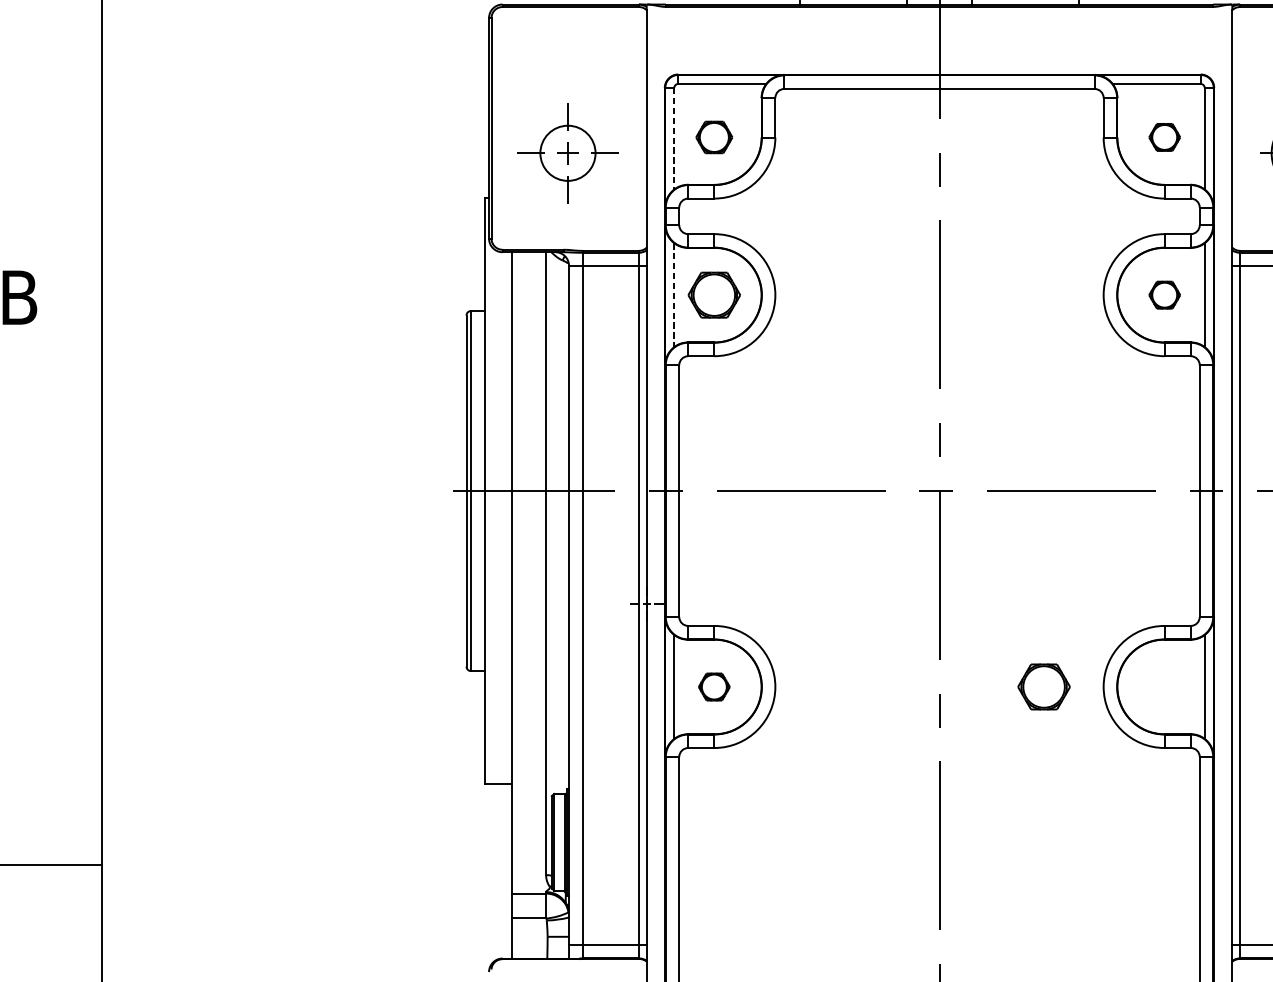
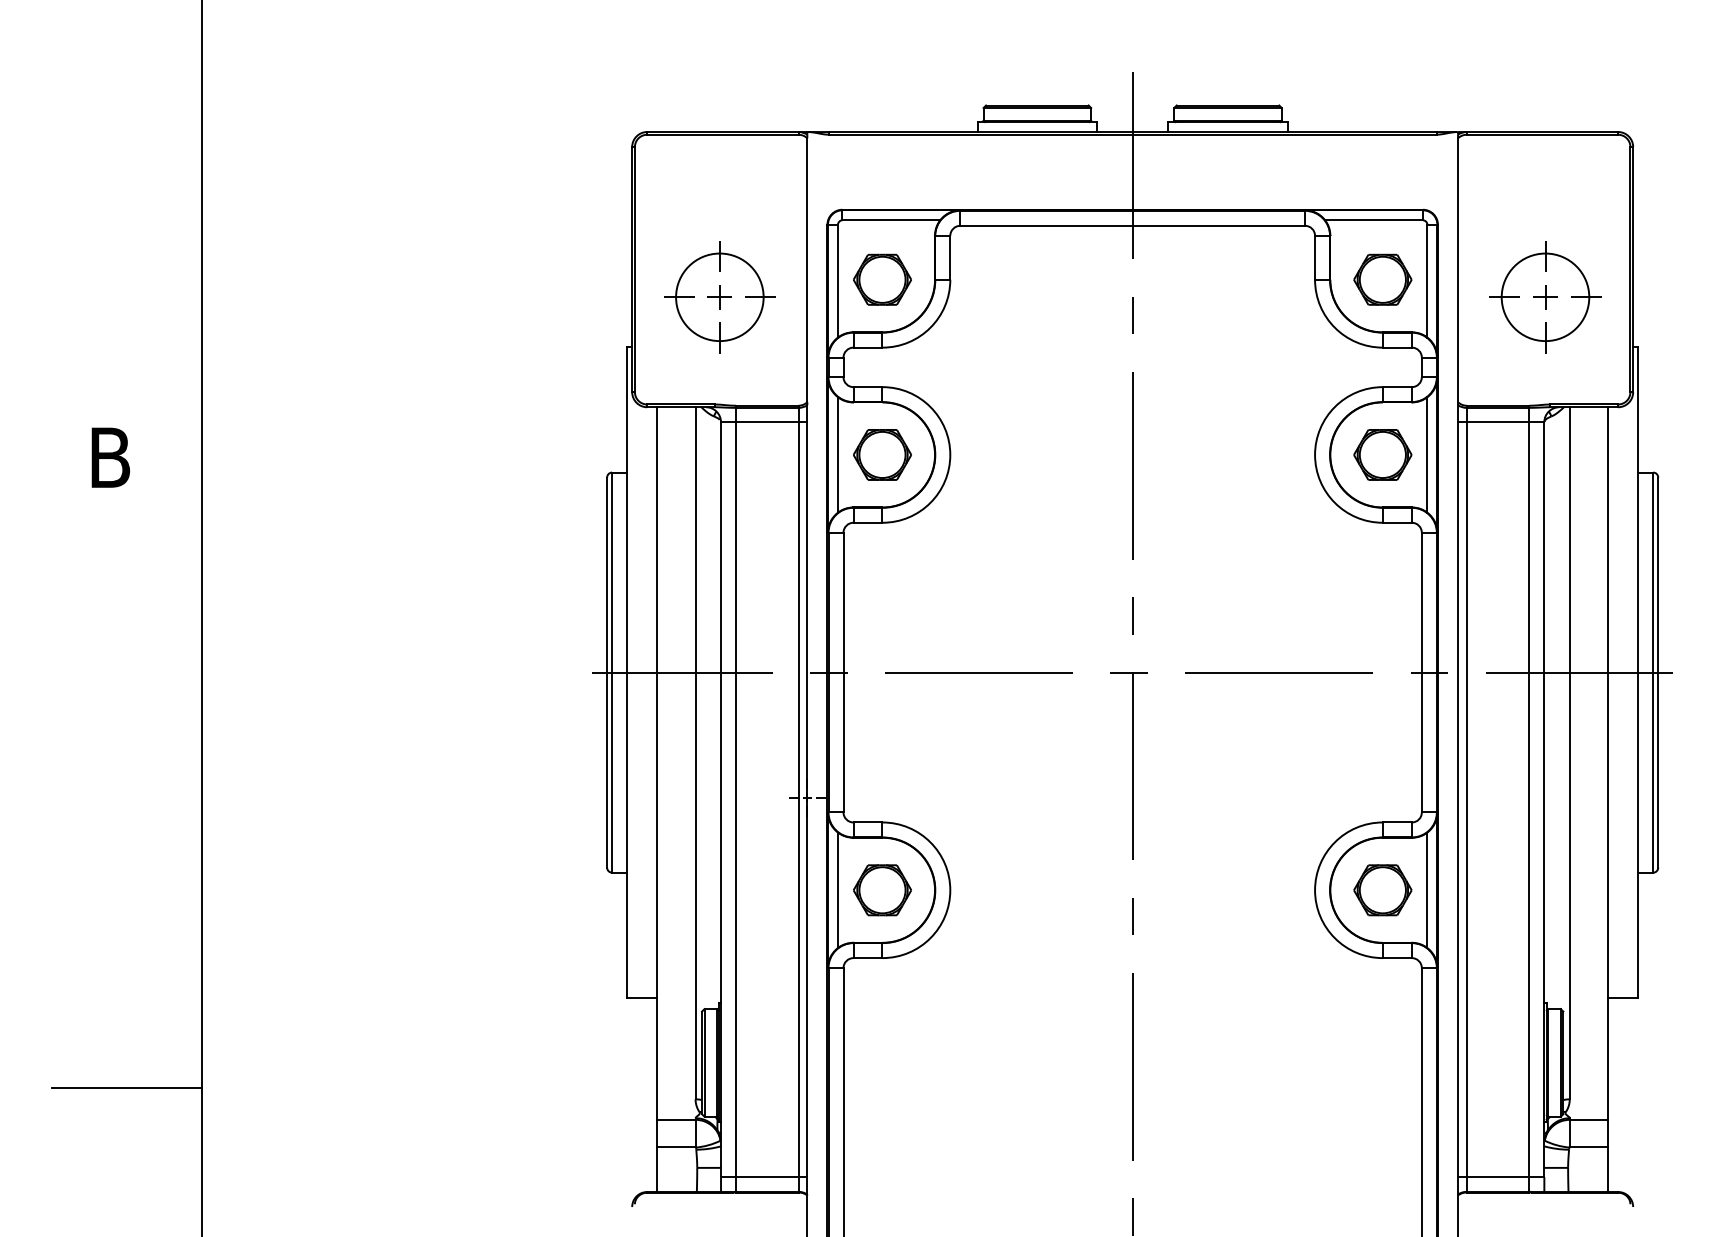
part: (714, 137) -> (882, 279), size x1.43
part: (1164, 137) -> (1382, 279), size x1.67
line: (673, 139) -> (837, 281), dashed -> solid
circle: (567, 153) -> (719, 297), size x1.43
line: (673, 294) -> (837, 454), dashed -> solid
part: (1164, 294) -> (1382, 454), size x1.67
part: (714, 687) -> (882, 890), size x1.67
part: (1043, 687) -> (1382, 890), moved

